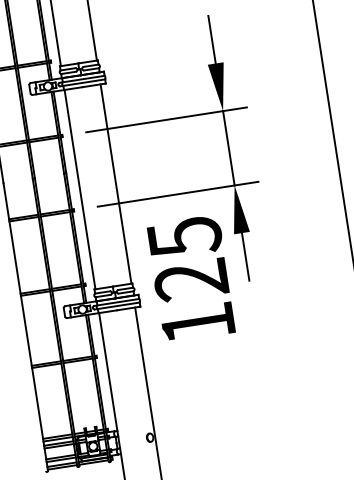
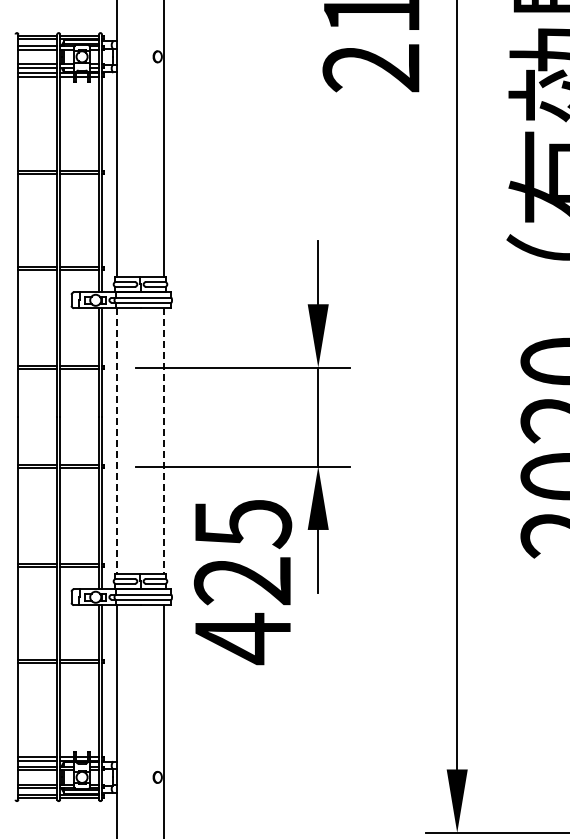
line: (116, 183) -> (164, 440), solid -> dashed
line: (79, 189) -> (116, 440), solid -> dashed
text: (197, 323) -> (242, 638), 125 -> 425

